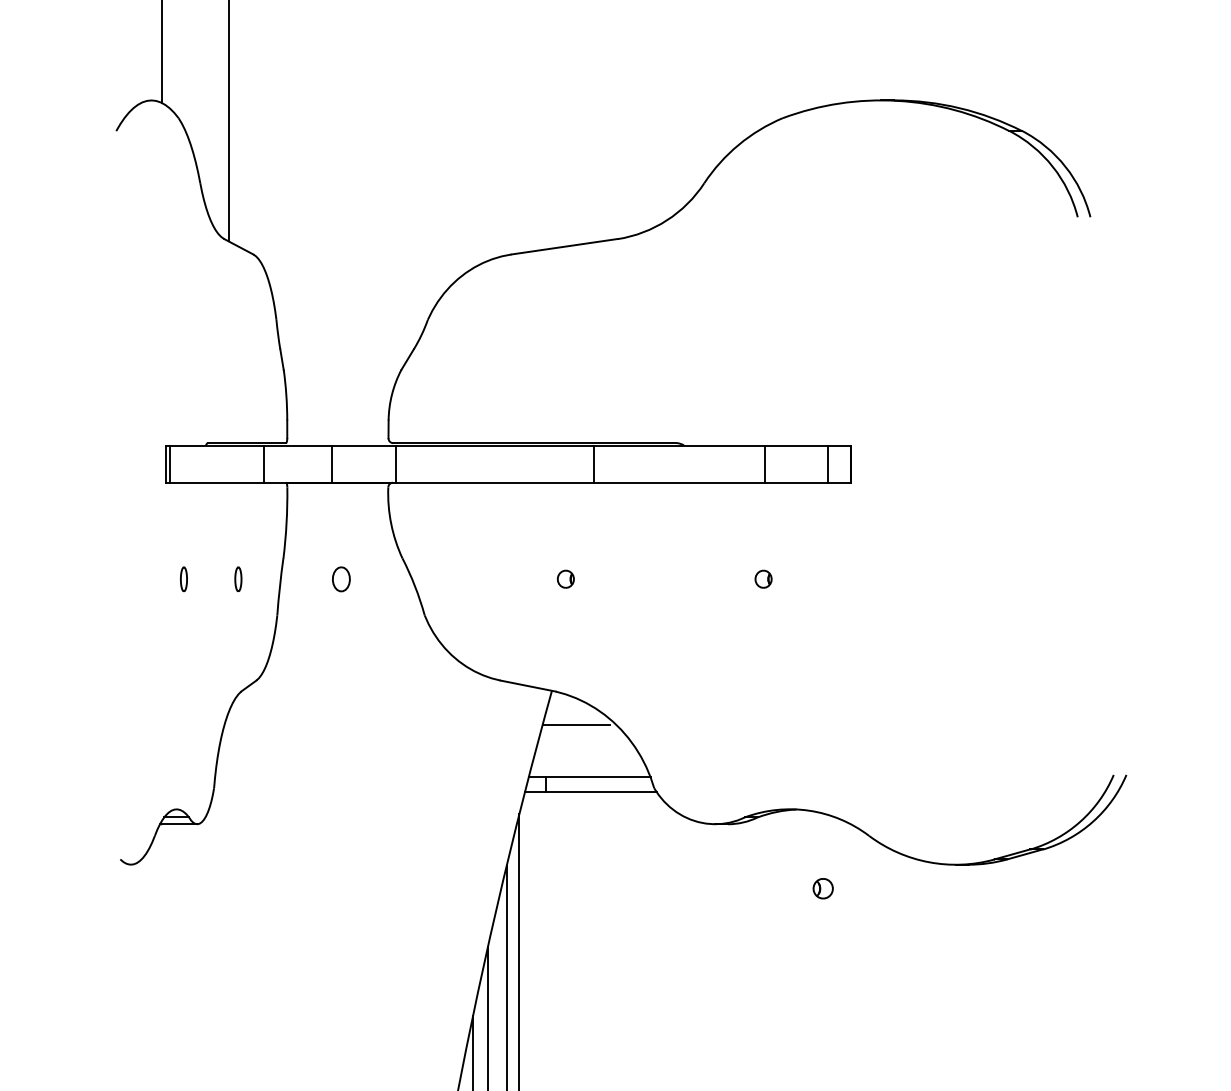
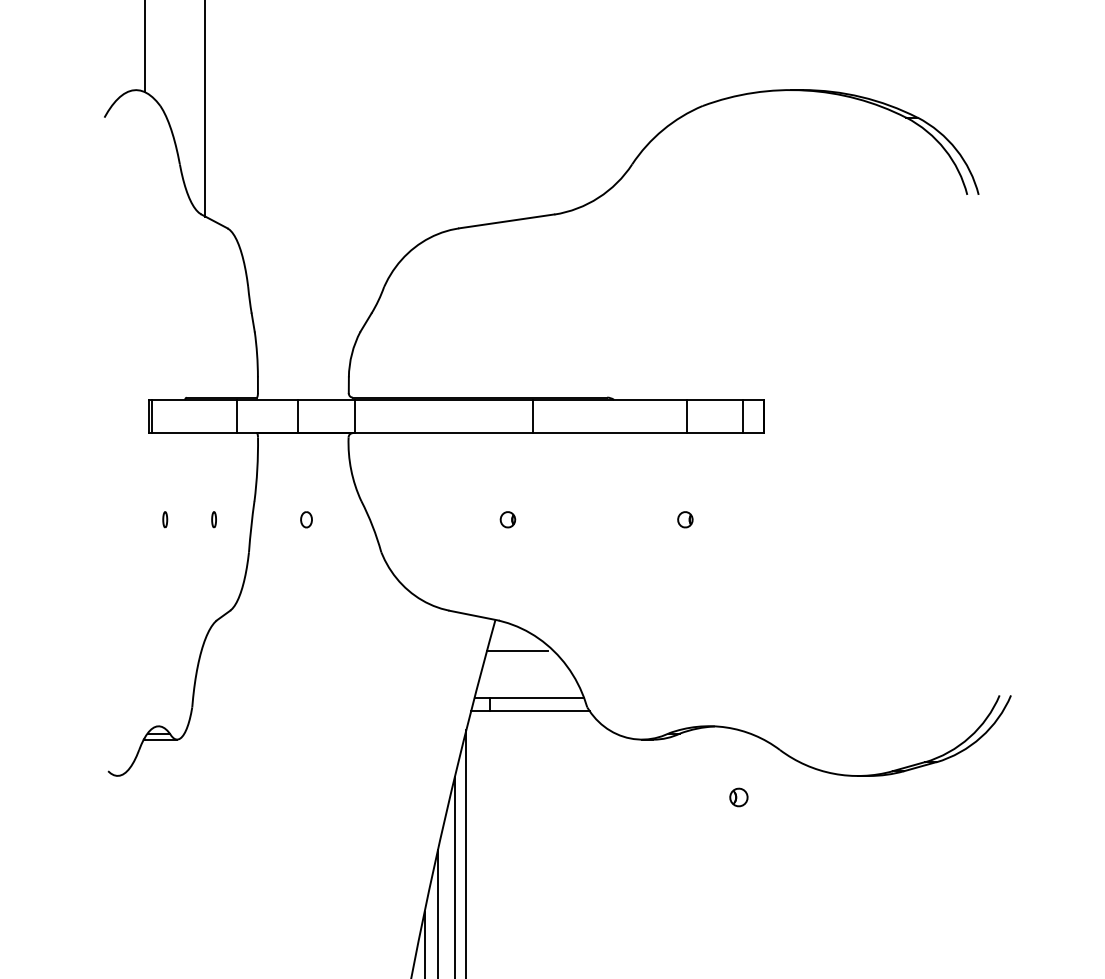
part: (183, 578) -> (164, 519), size x0.71
part: (238, 578) -> (214, 519), size x0.71
part: (341, 578) -> (306, 519), size x0.71

